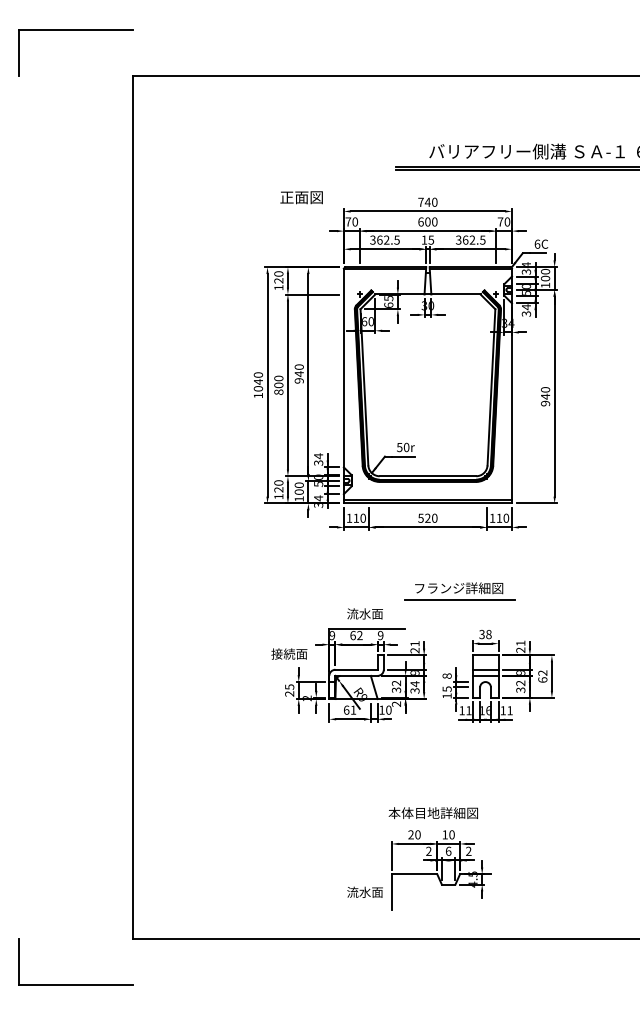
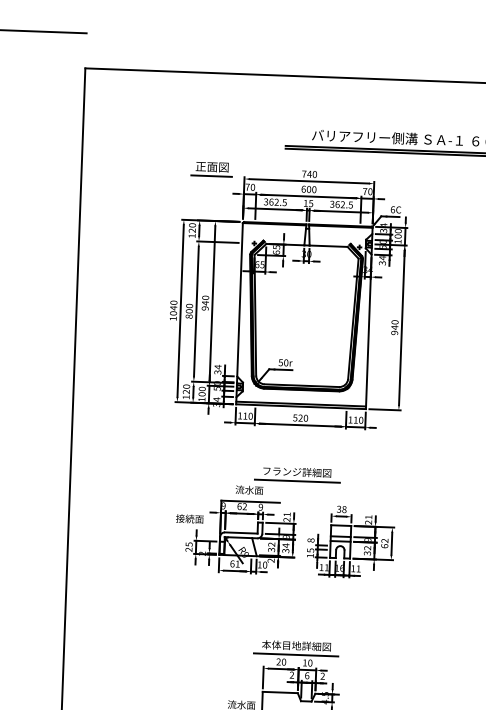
line: (300, 209) -> (211, 176), added
text: (370, 321) -> (261, 264), 60 -> 65
part: (459, 591) -> (297, 474), moved
line: (432, 824) -> (295, 654), added

